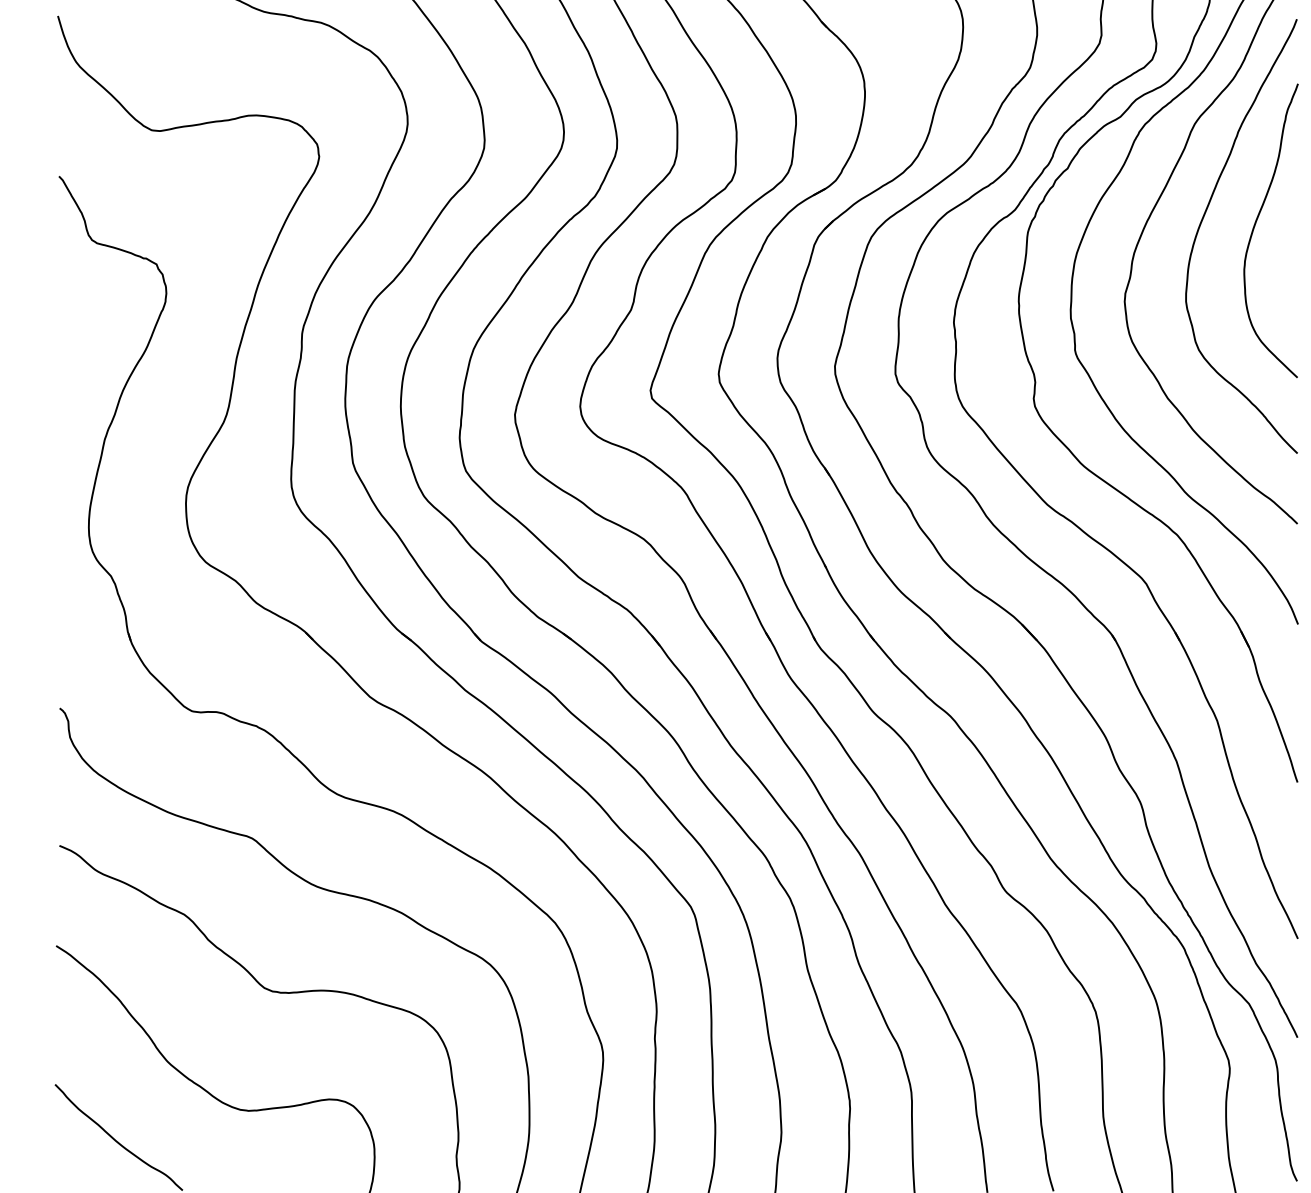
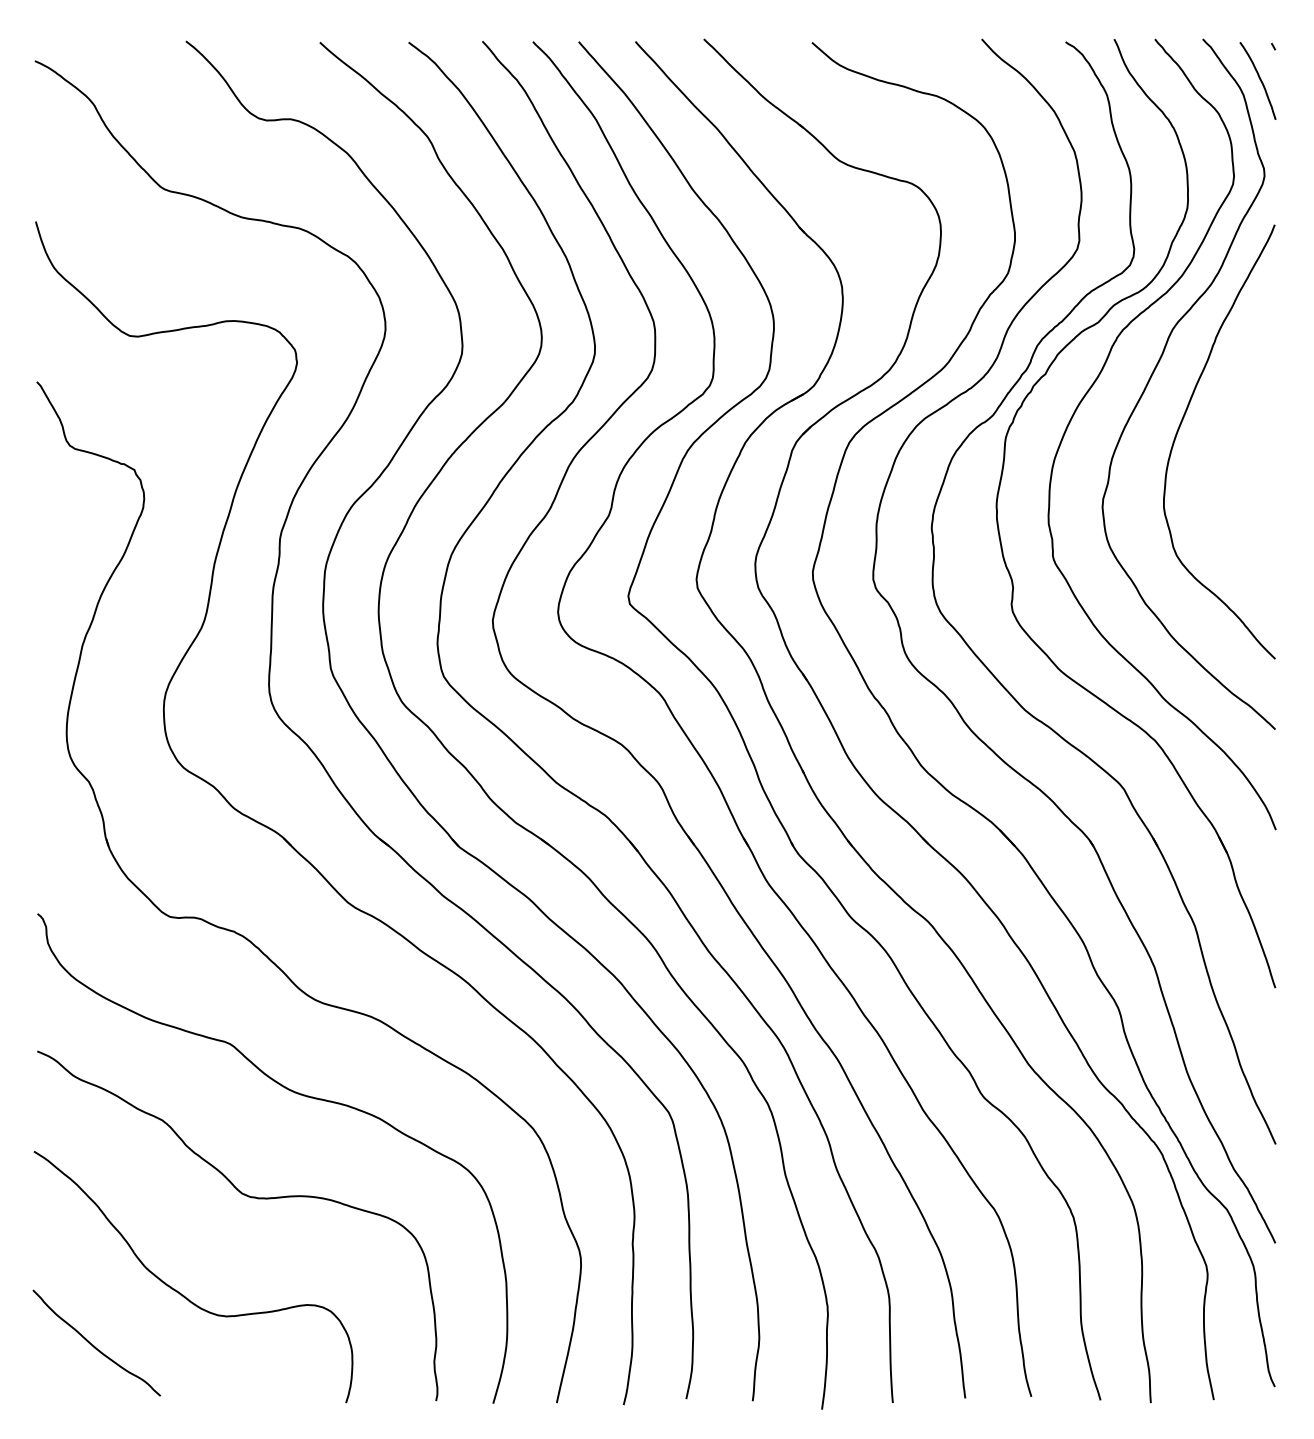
curve: (1255, 225) -> (1233, 431), removed

